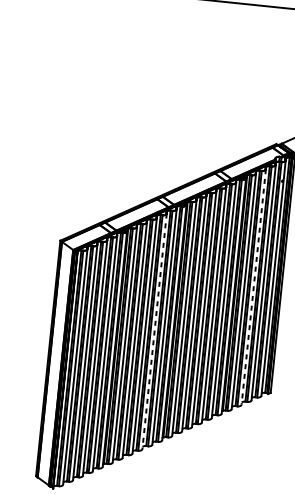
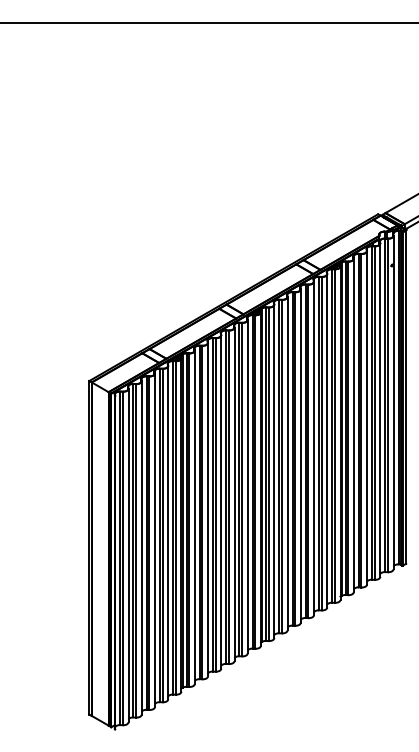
line: (254, 286) -> (367, 417), dashed -> solid
line: (154, 331) -> (234, 494), dashed -> solid

